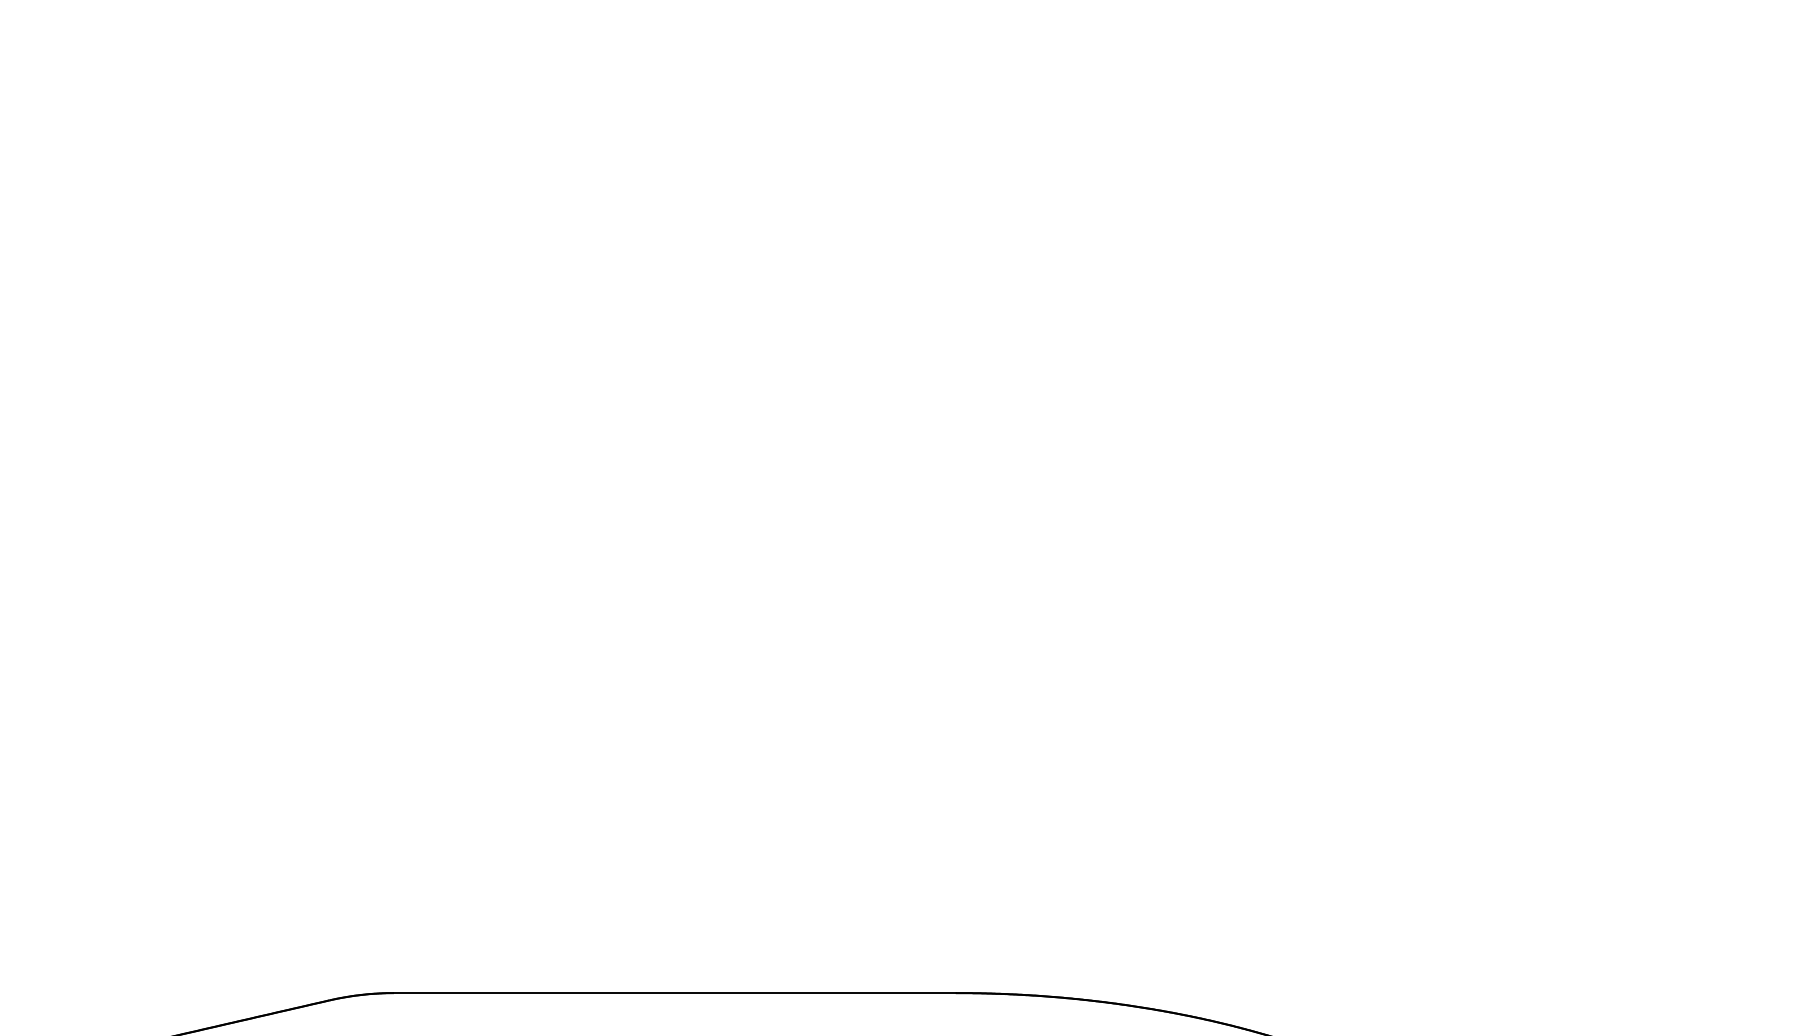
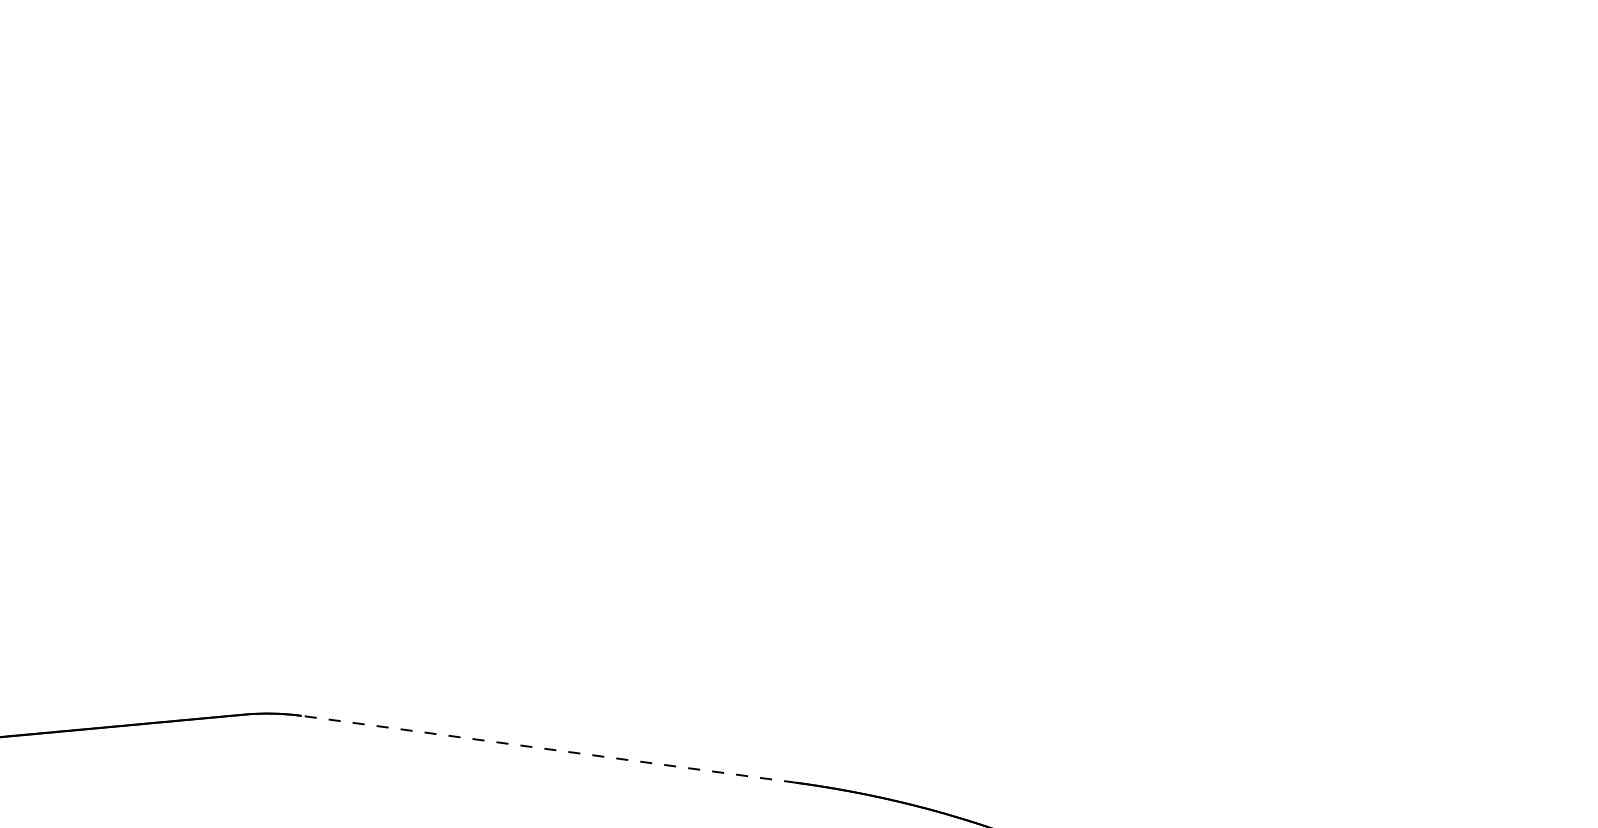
line: (674, 993) -> (548, 749), solid -> dashed

